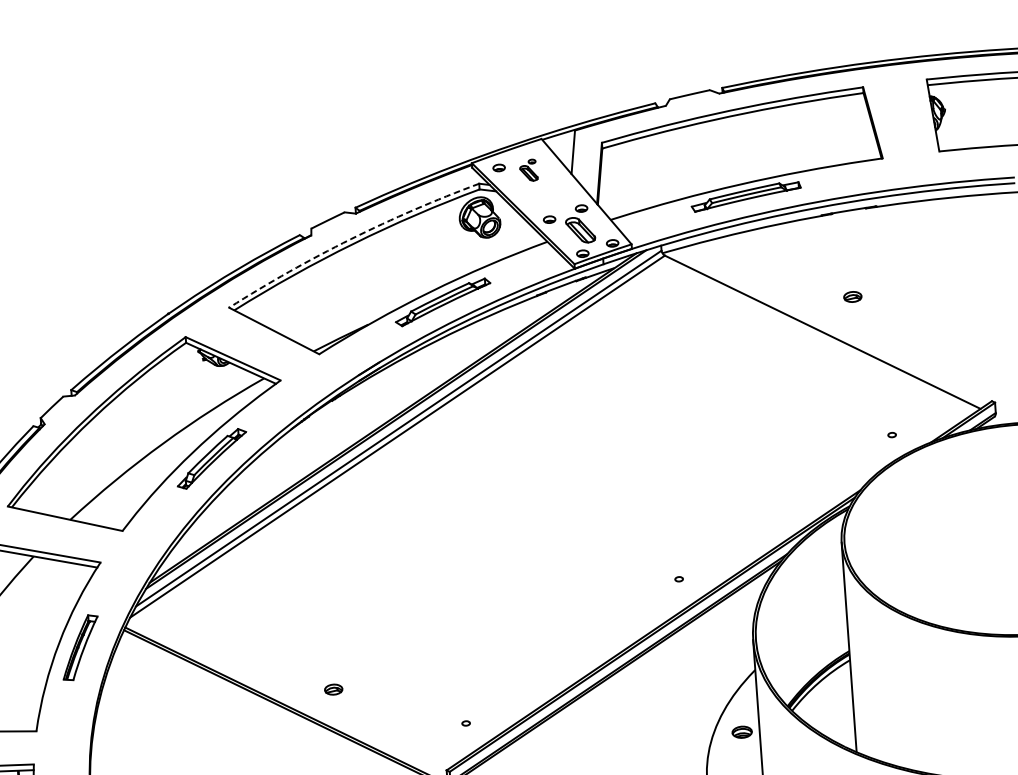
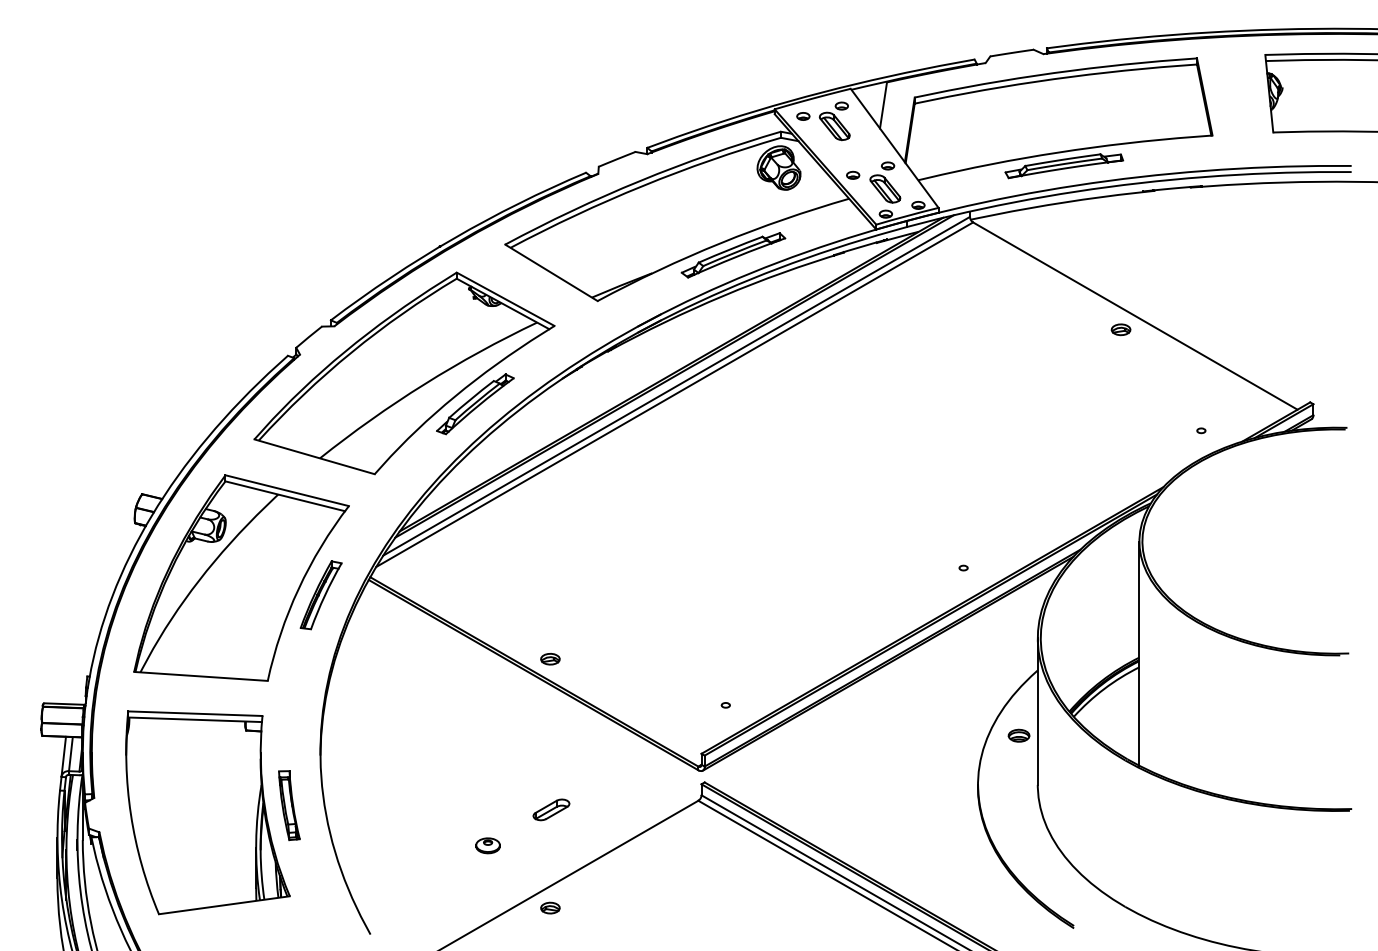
part: (528, 170) -> (834, 121), size x1.67
arc: (351, 238) -> (640, 180), dashed -> solid
part: (852, 296) -> (1120, 329), moved
part: (333, 689) -> (550, 659), moved

